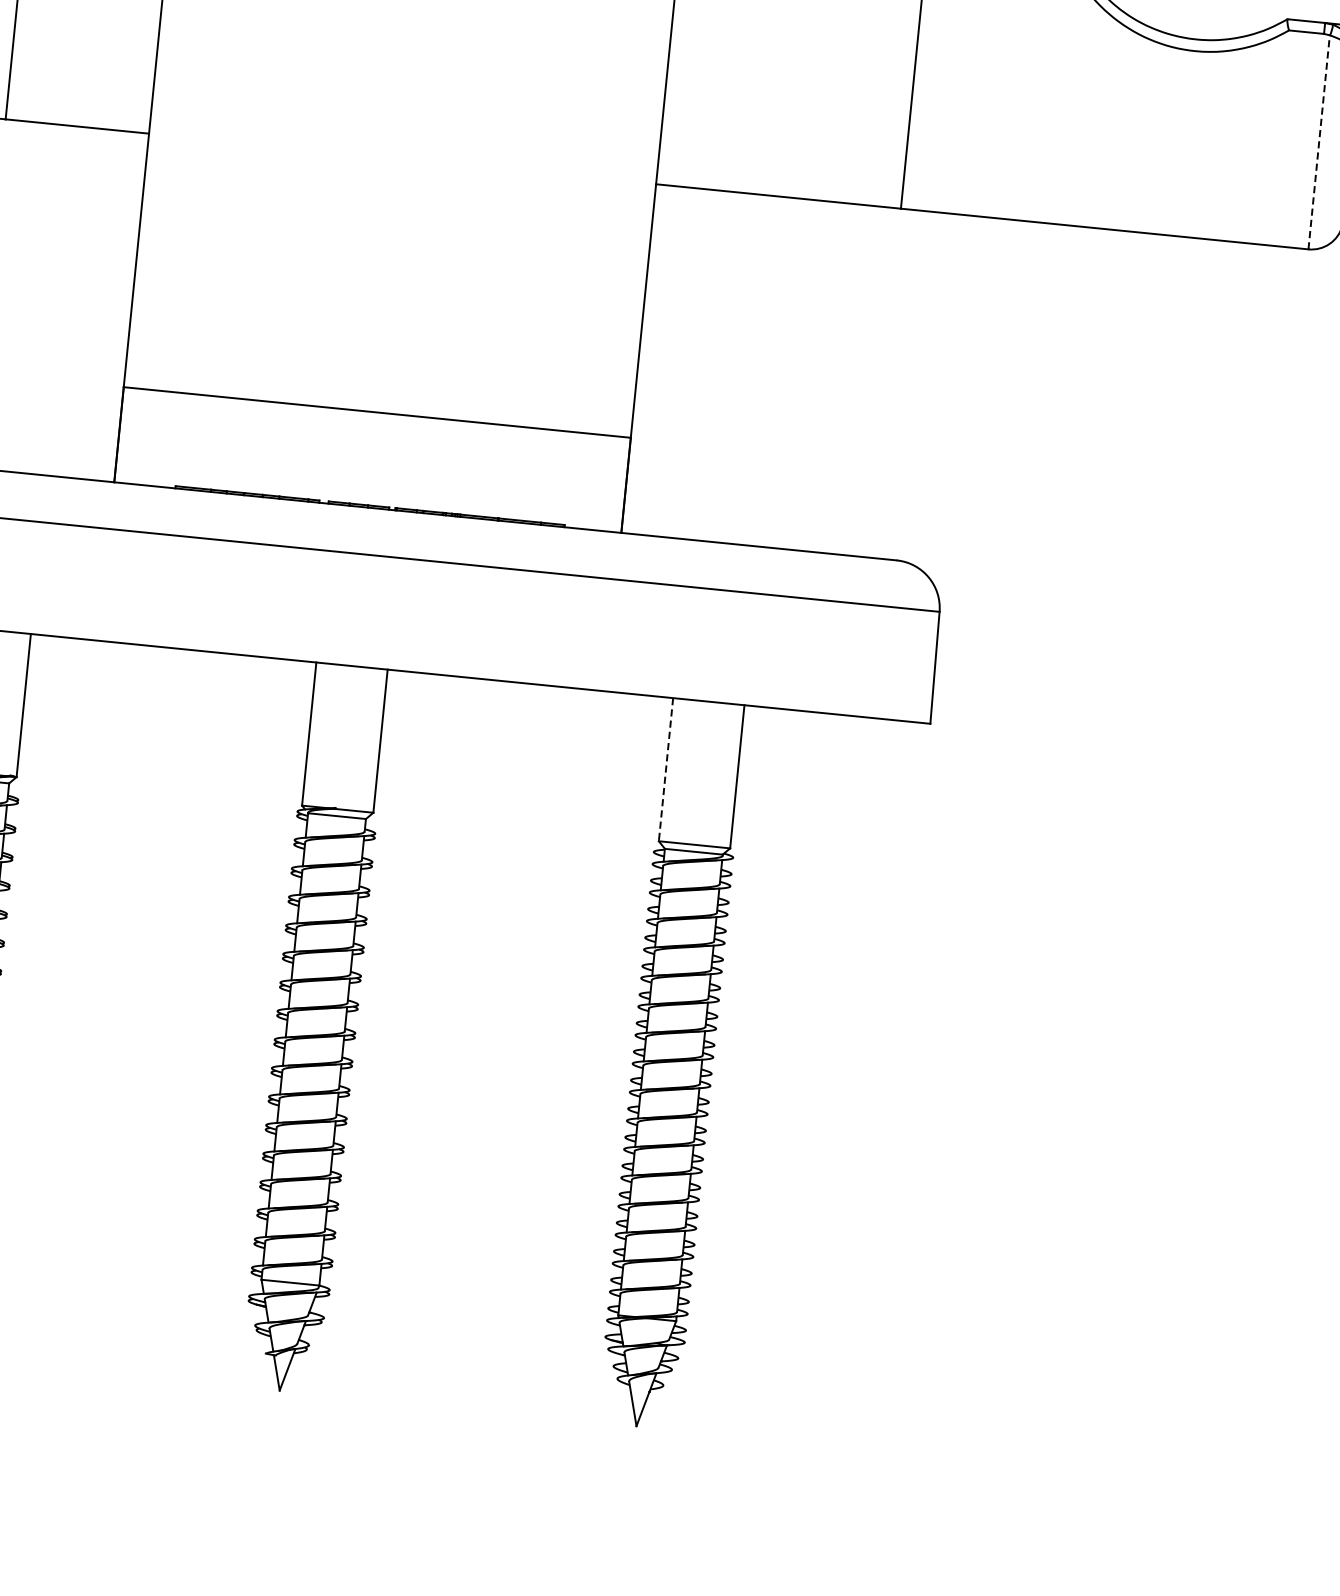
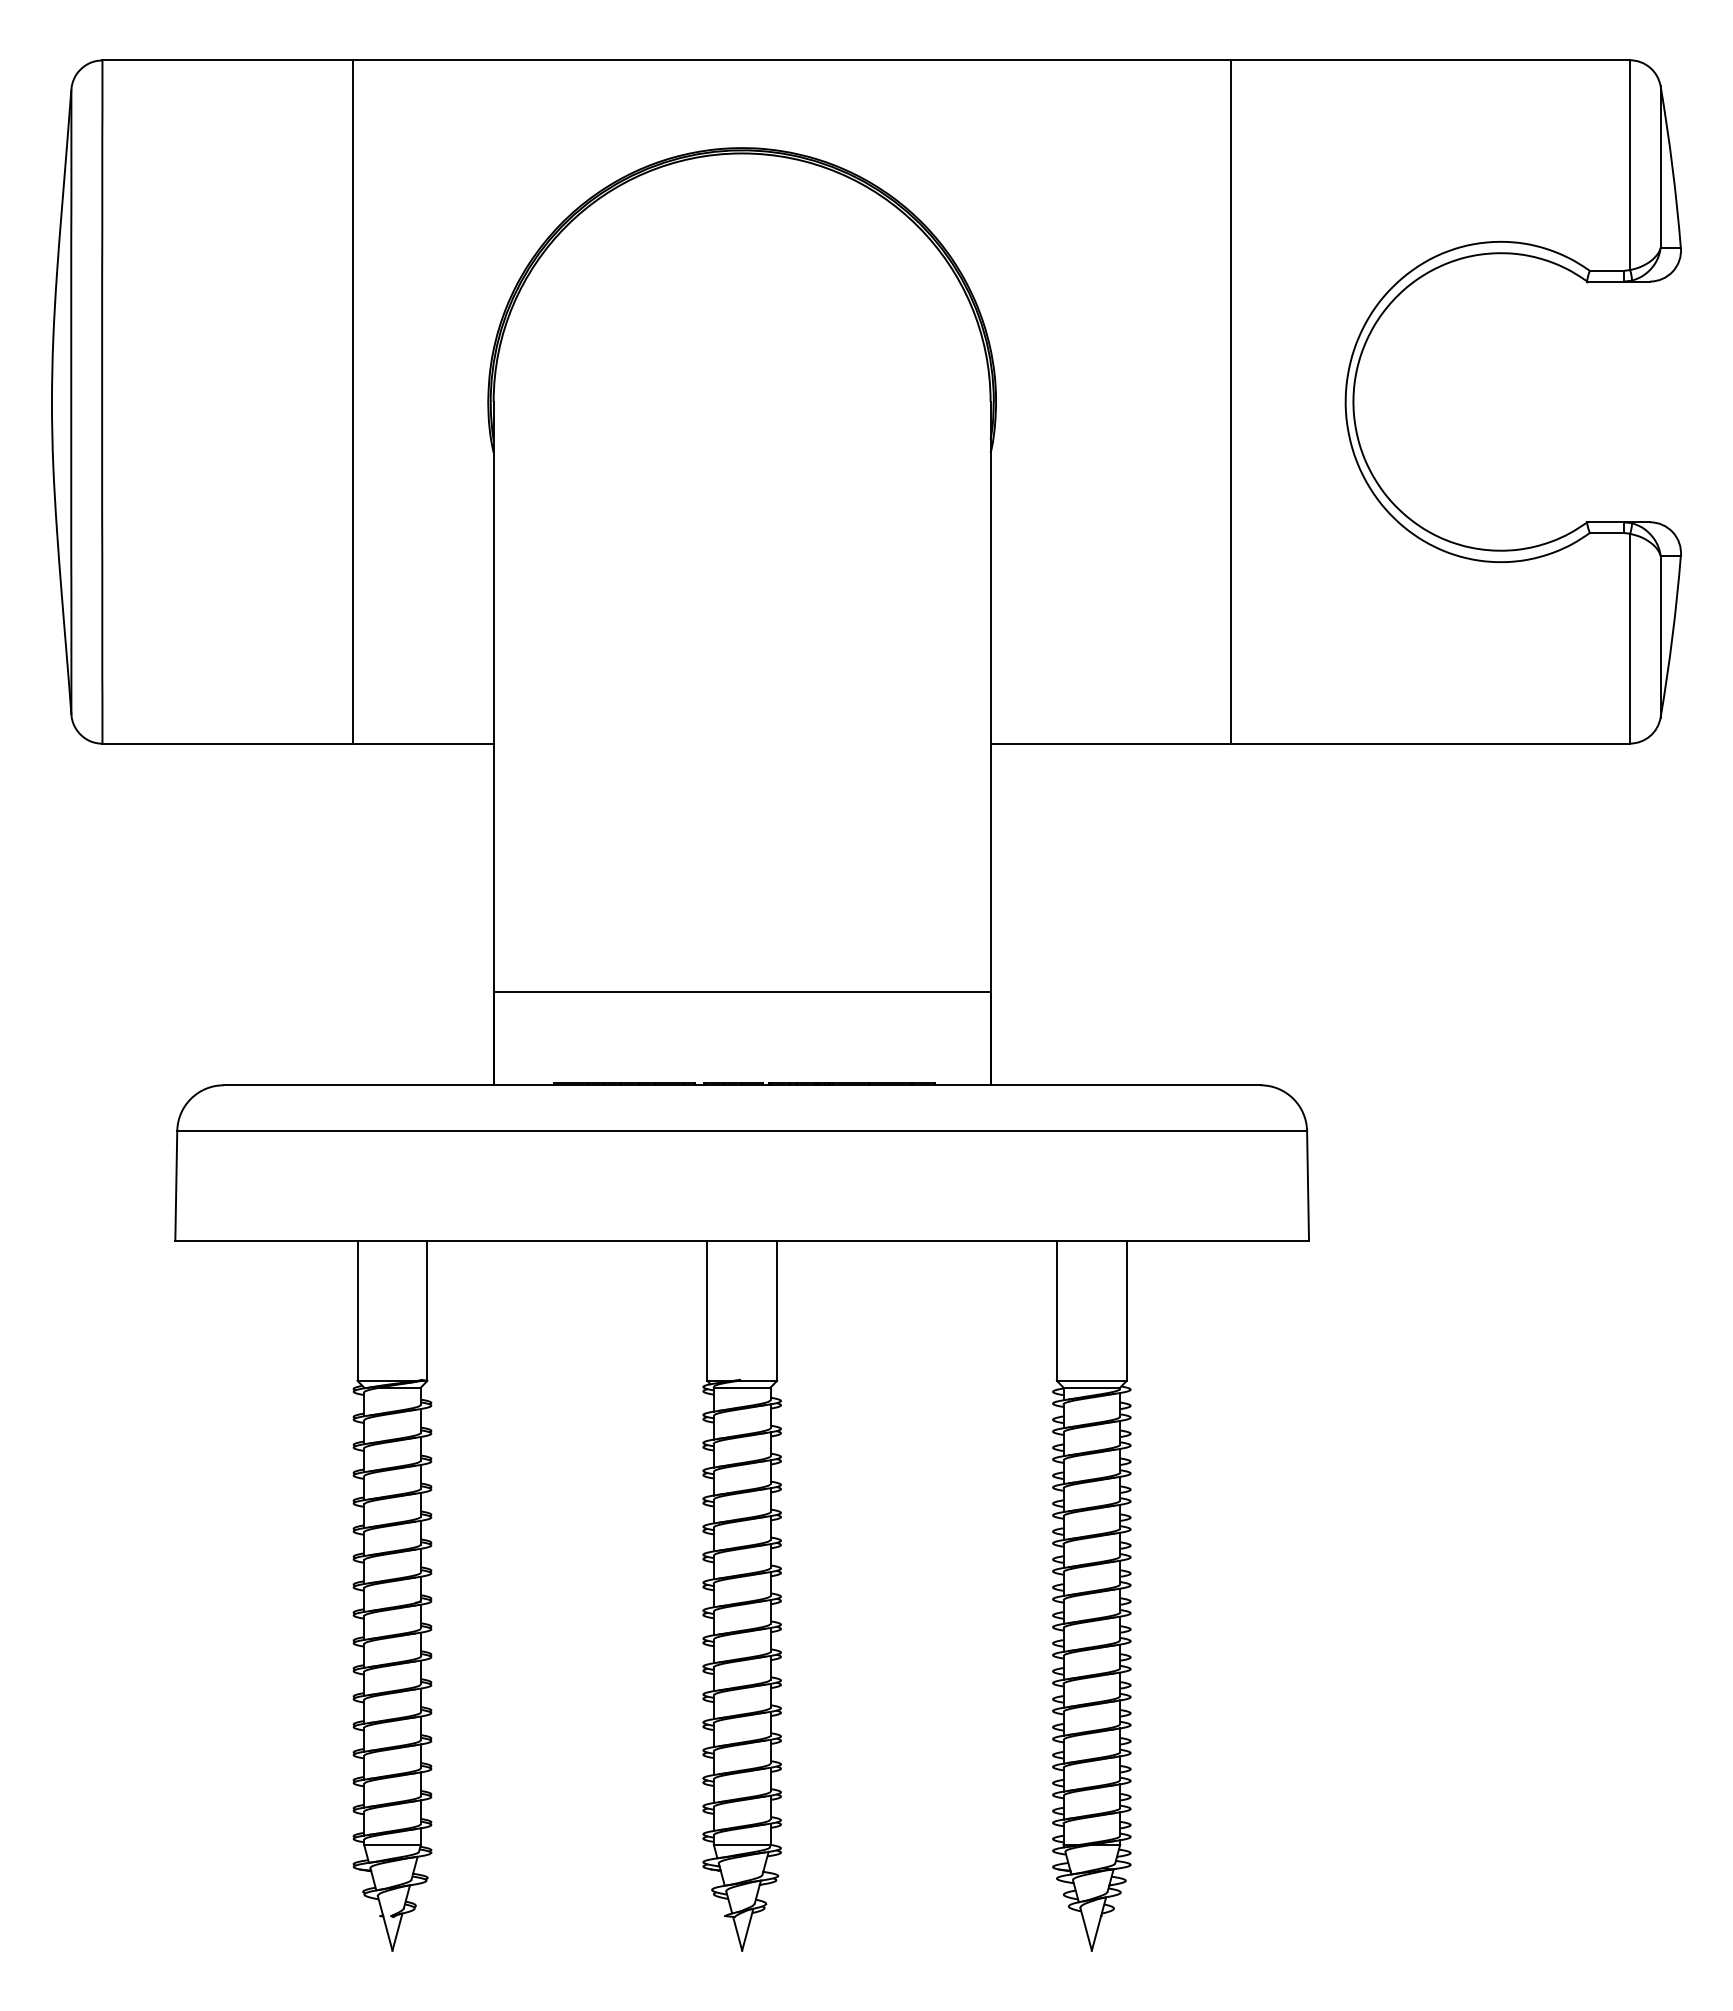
line: (1318, 142) -> (1629, 638), dashed -> solid
line: (665, 770) -> (1056, 1311), dashed -> solid

